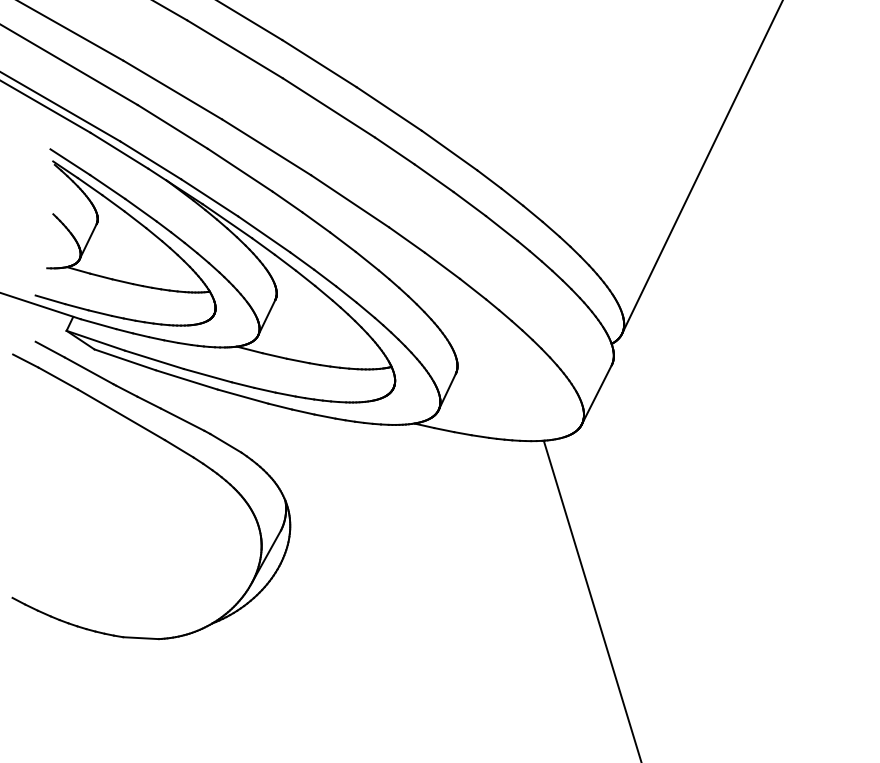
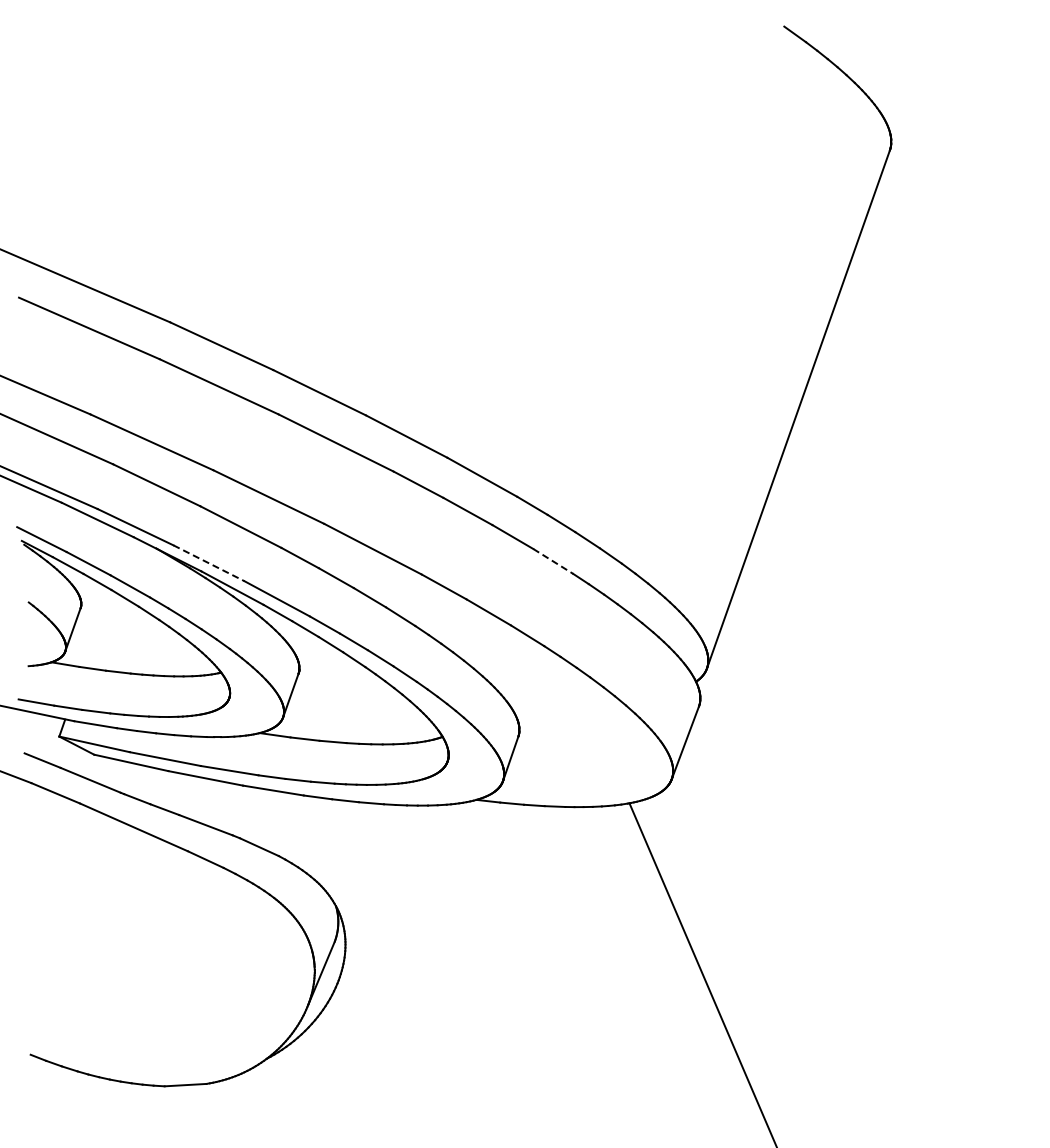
line: (210, 198) -> (209, 563), solid -> dashed
line: (502, 228) -> (553, 561), solid -> dashed

